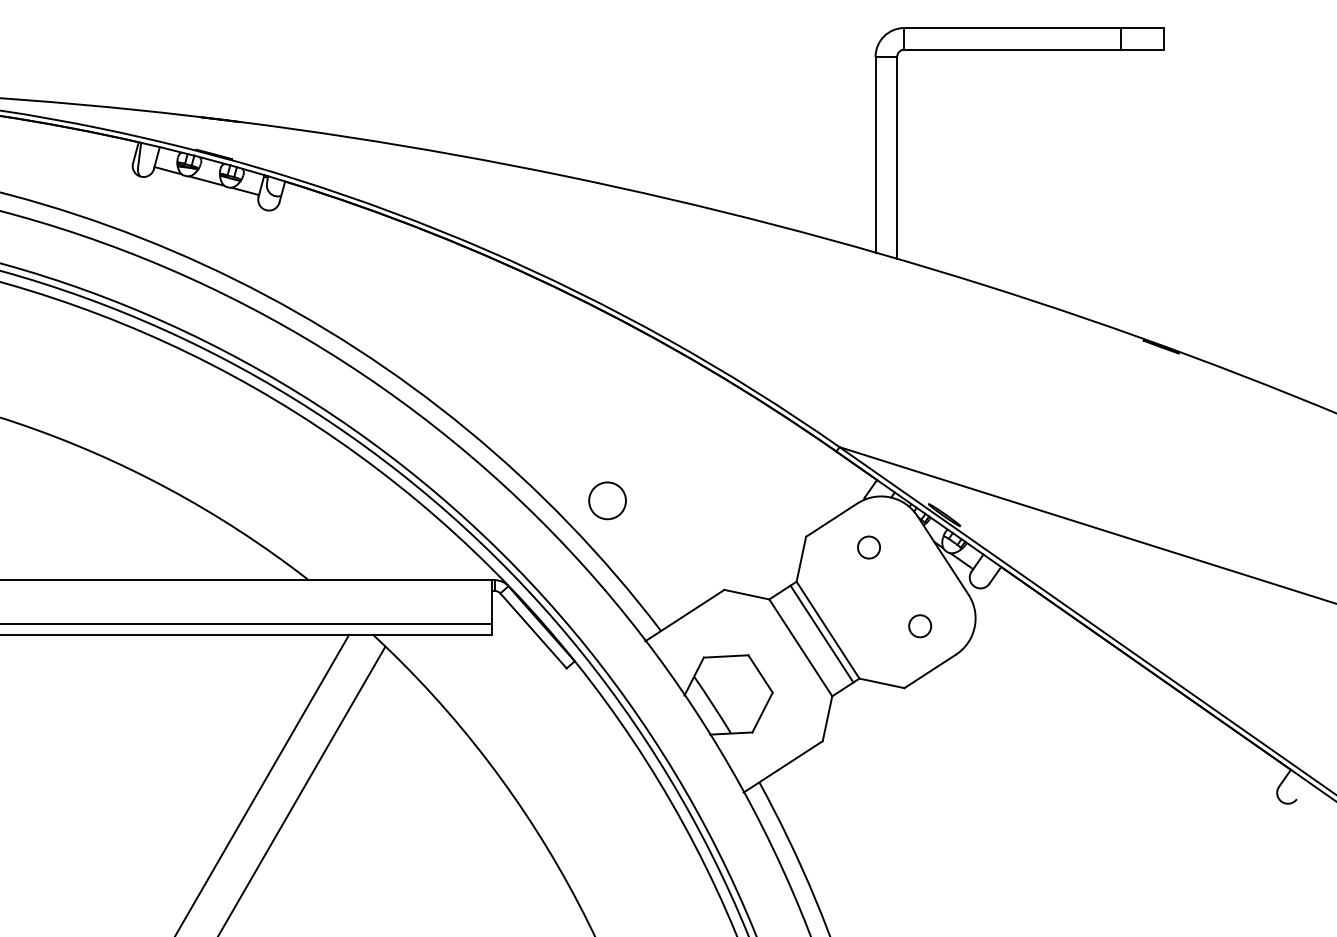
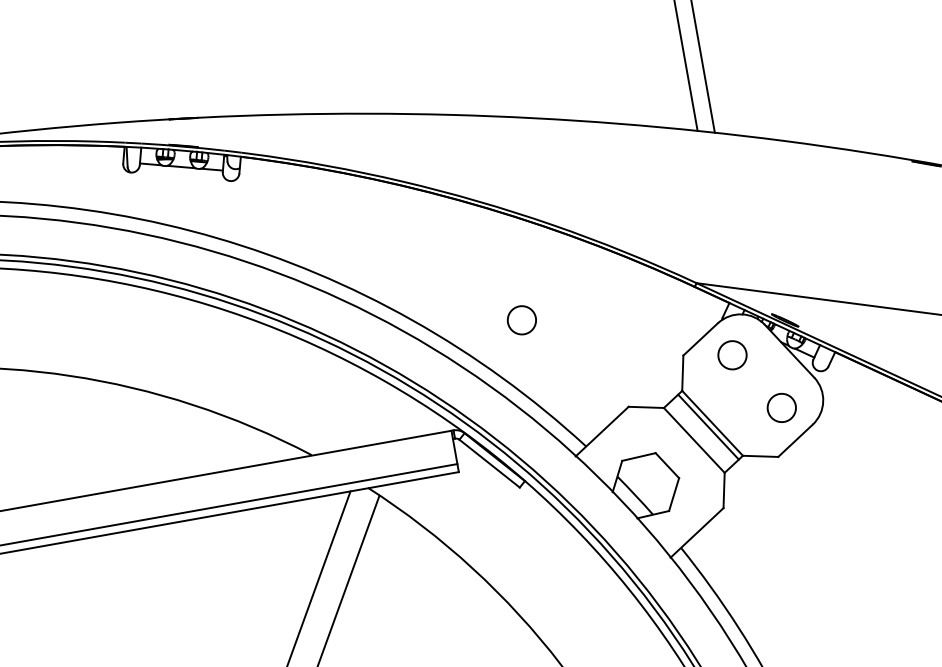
circle: (607, 500) -> (521, 320), moved
circle: (868, 547) -> (732, 355), size x1.67
circle: (919, 625) -> (781, 407), size x1.67

